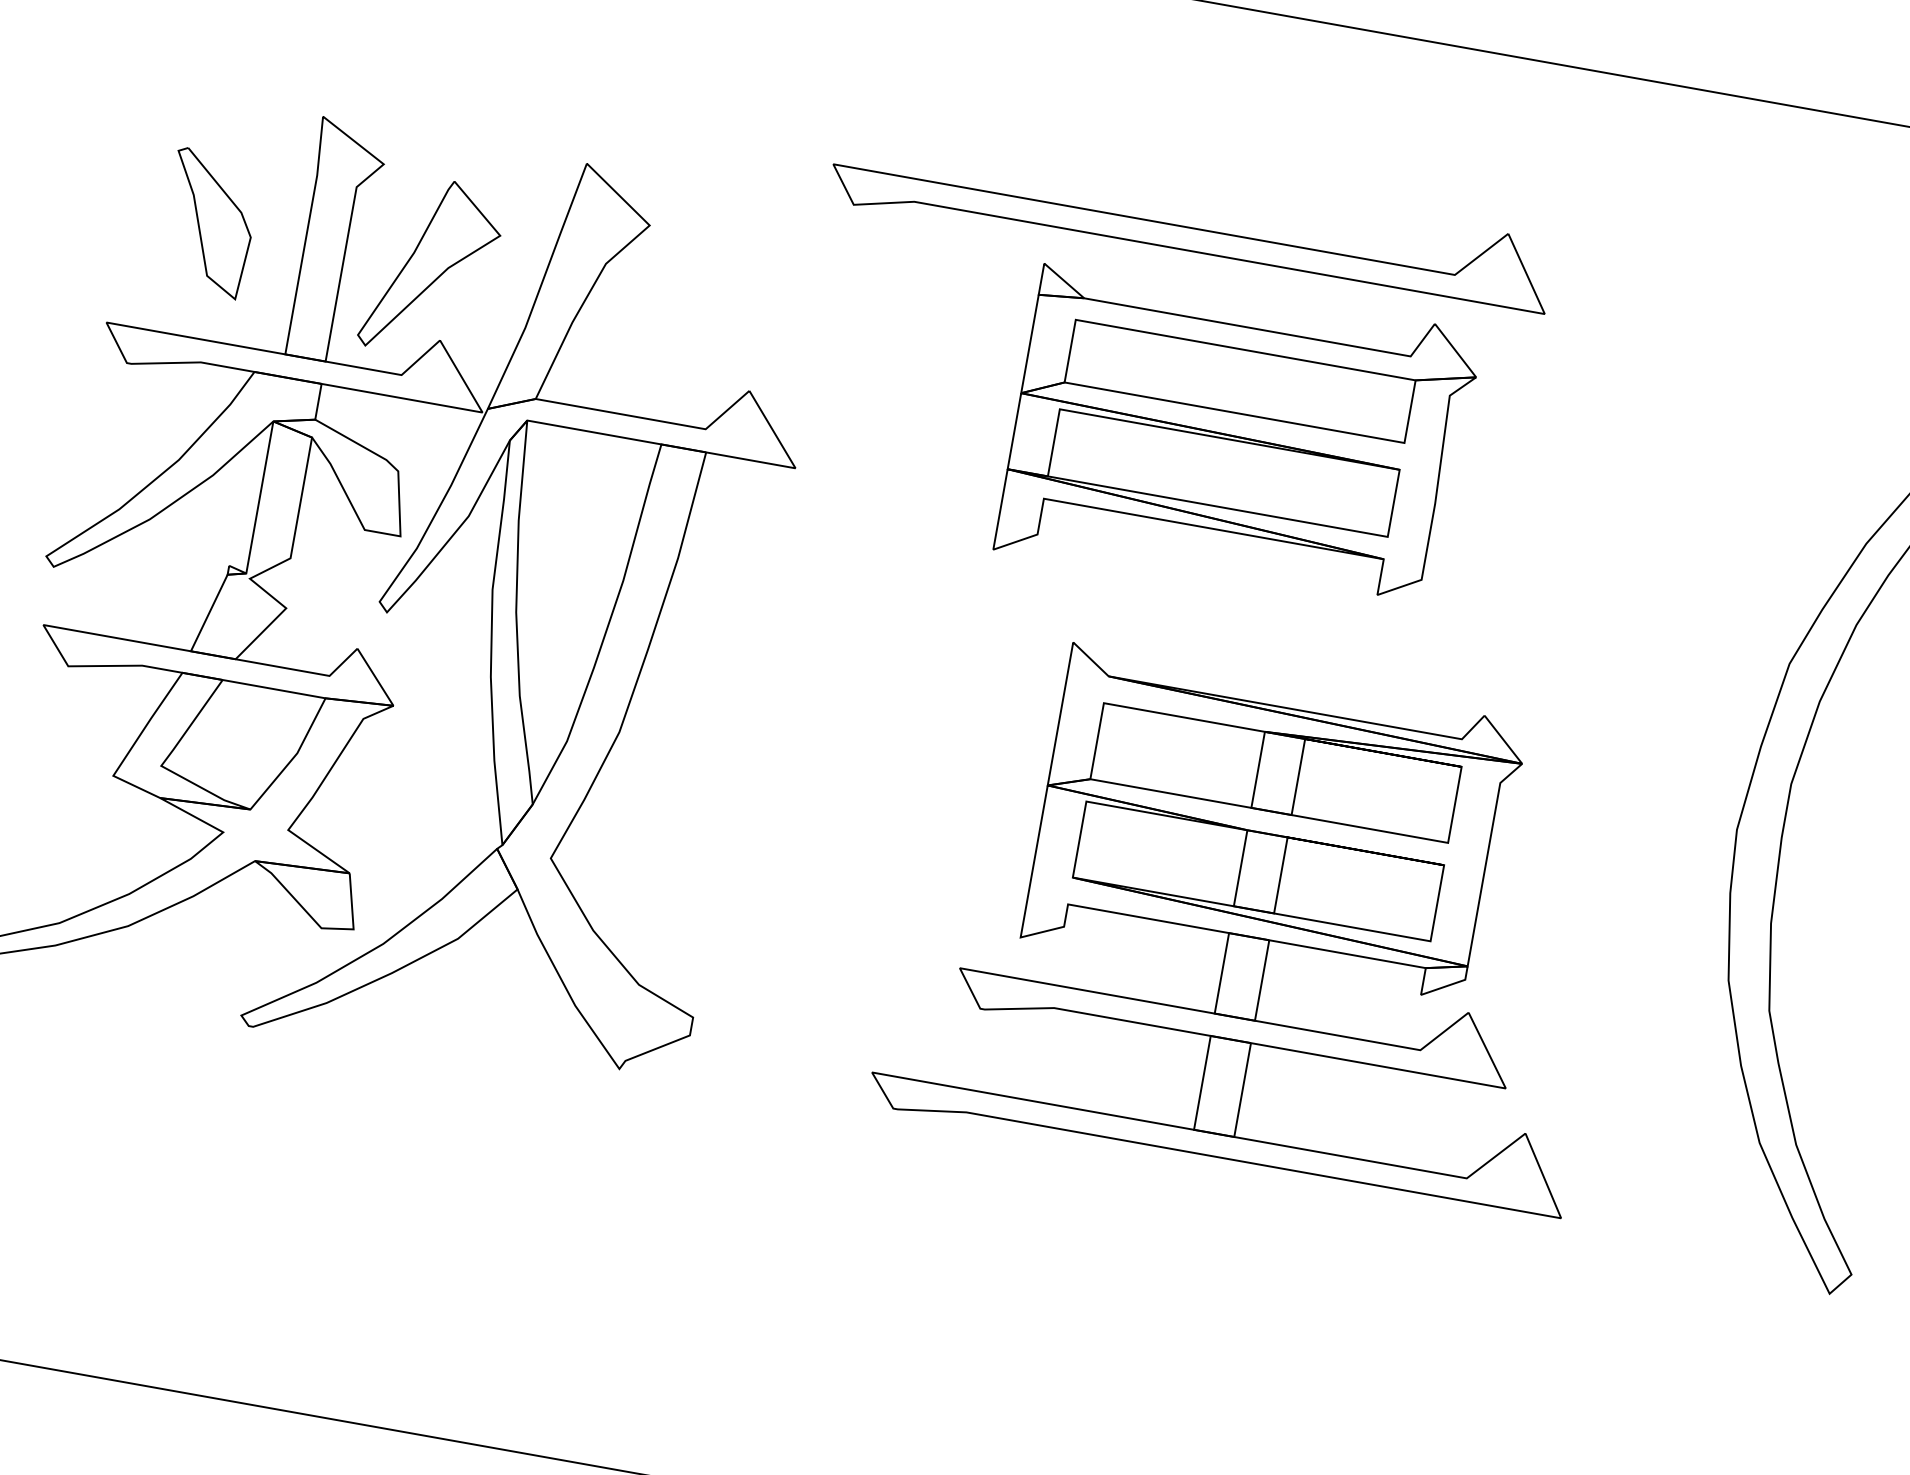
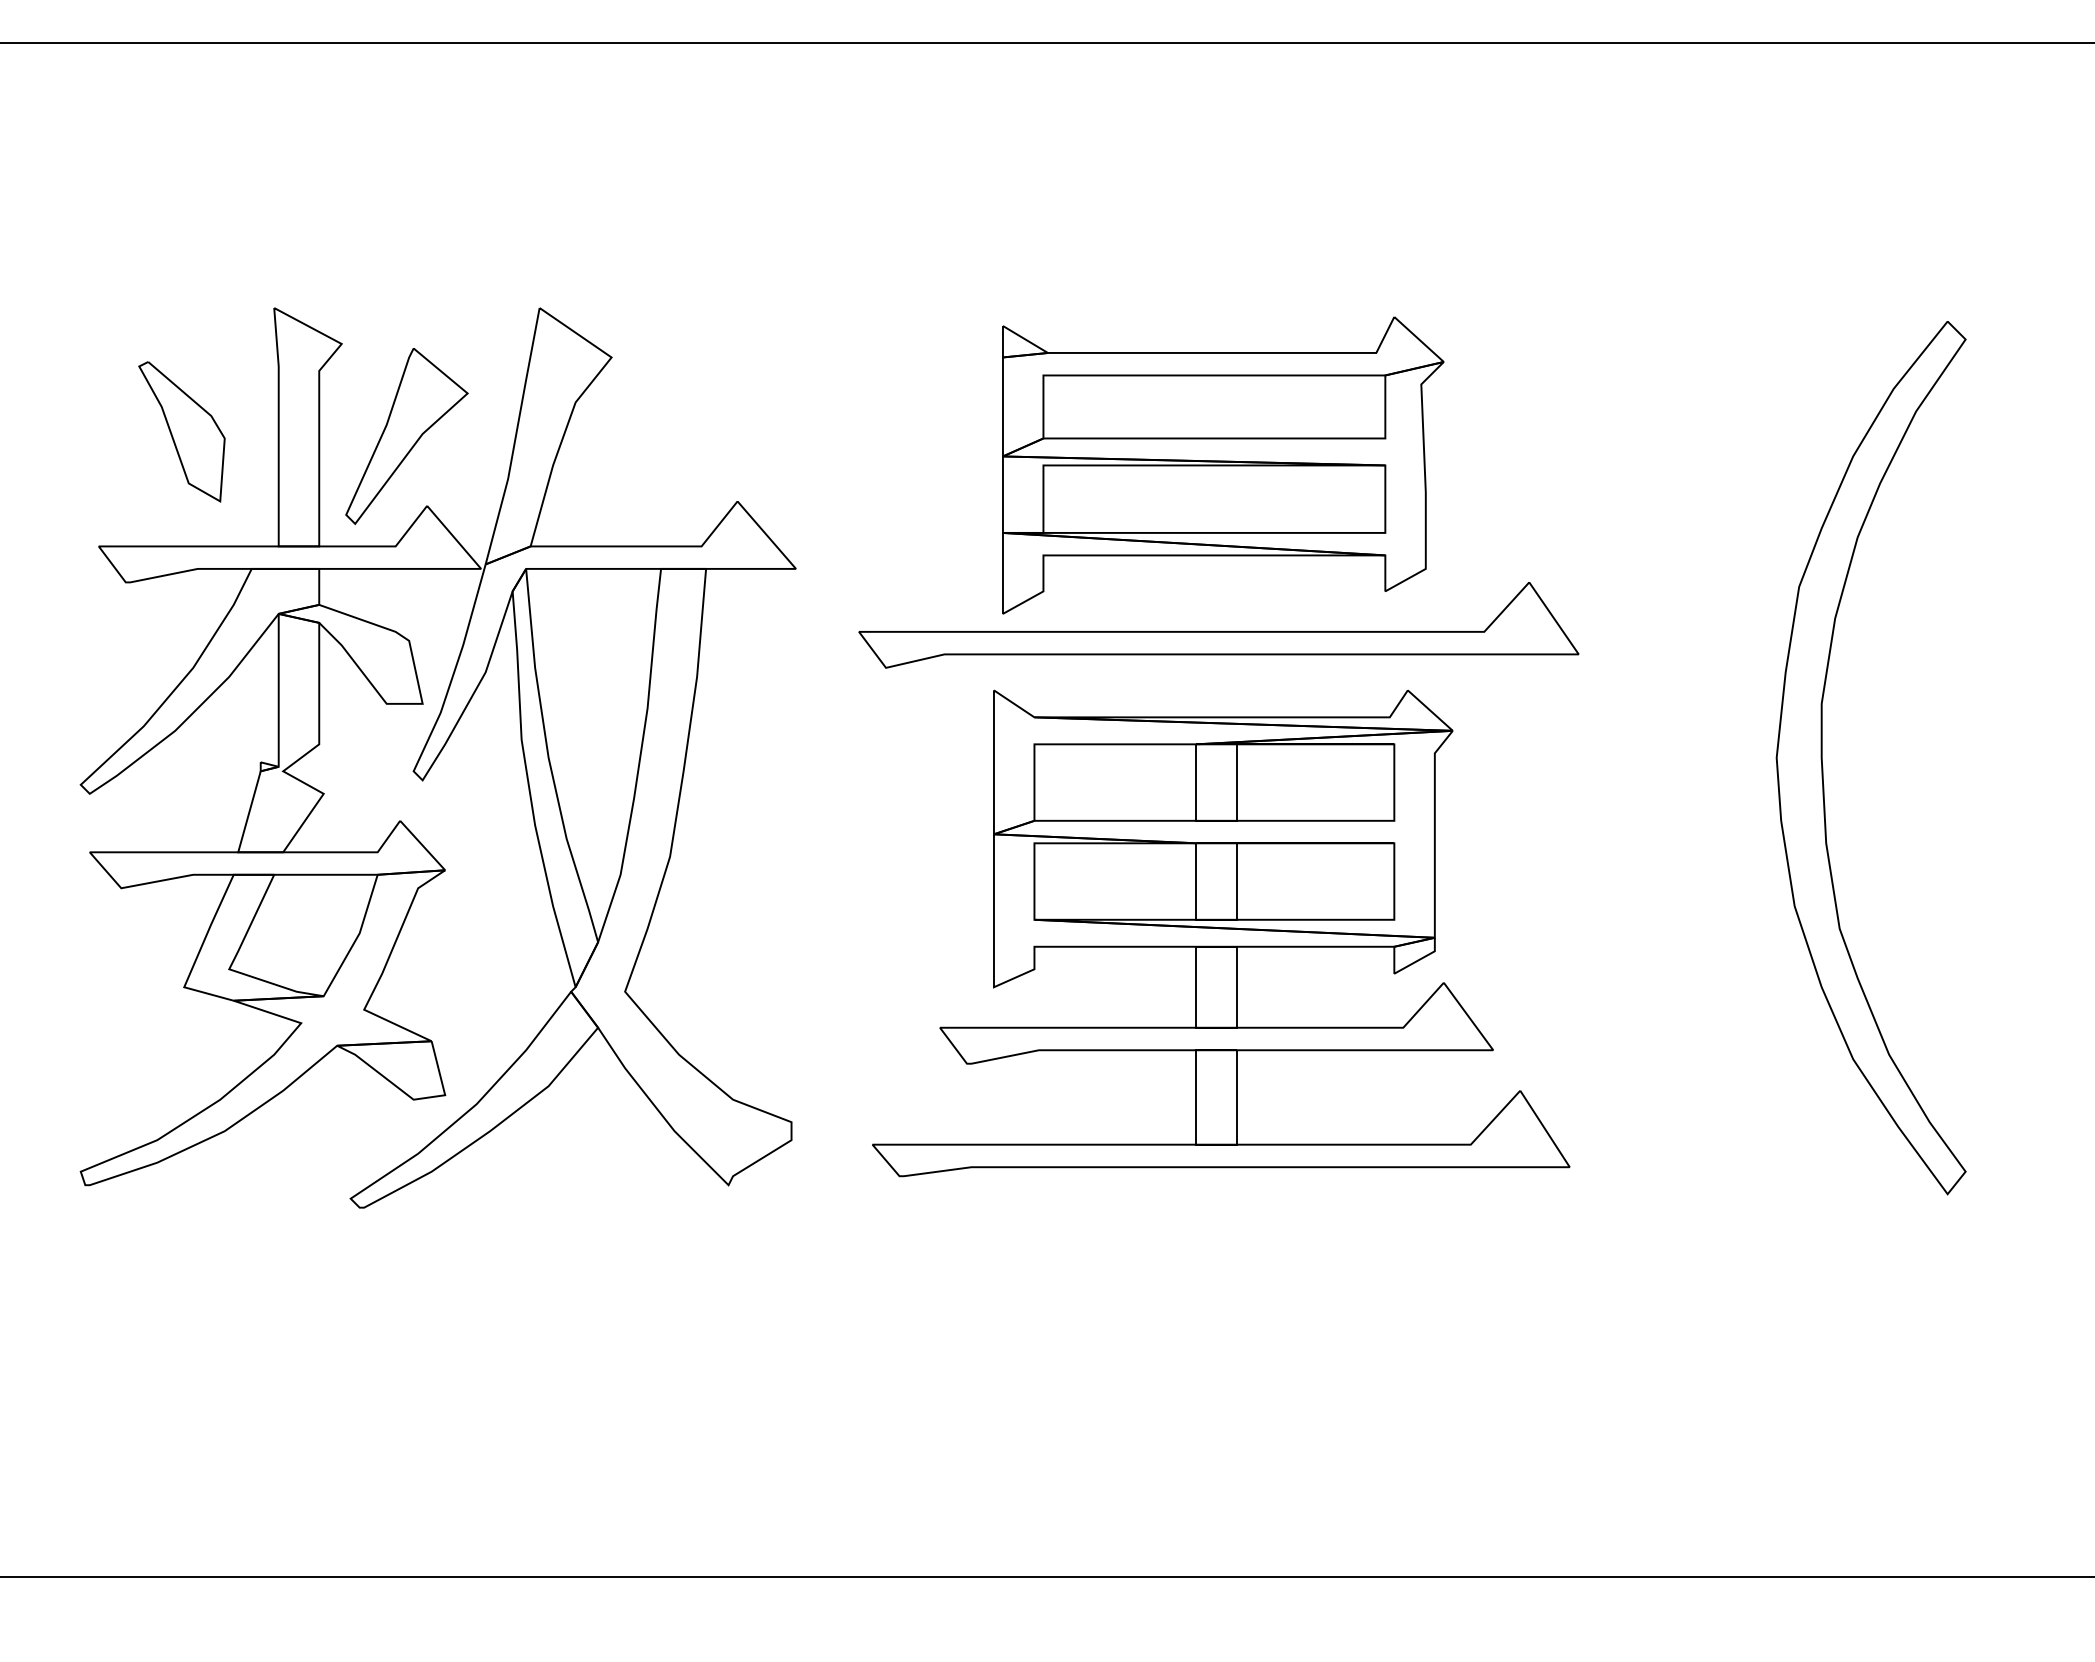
part: (1191, 221) -> (1218, 625), moved
part: (1256, 924) -> (1221, 933), moved

